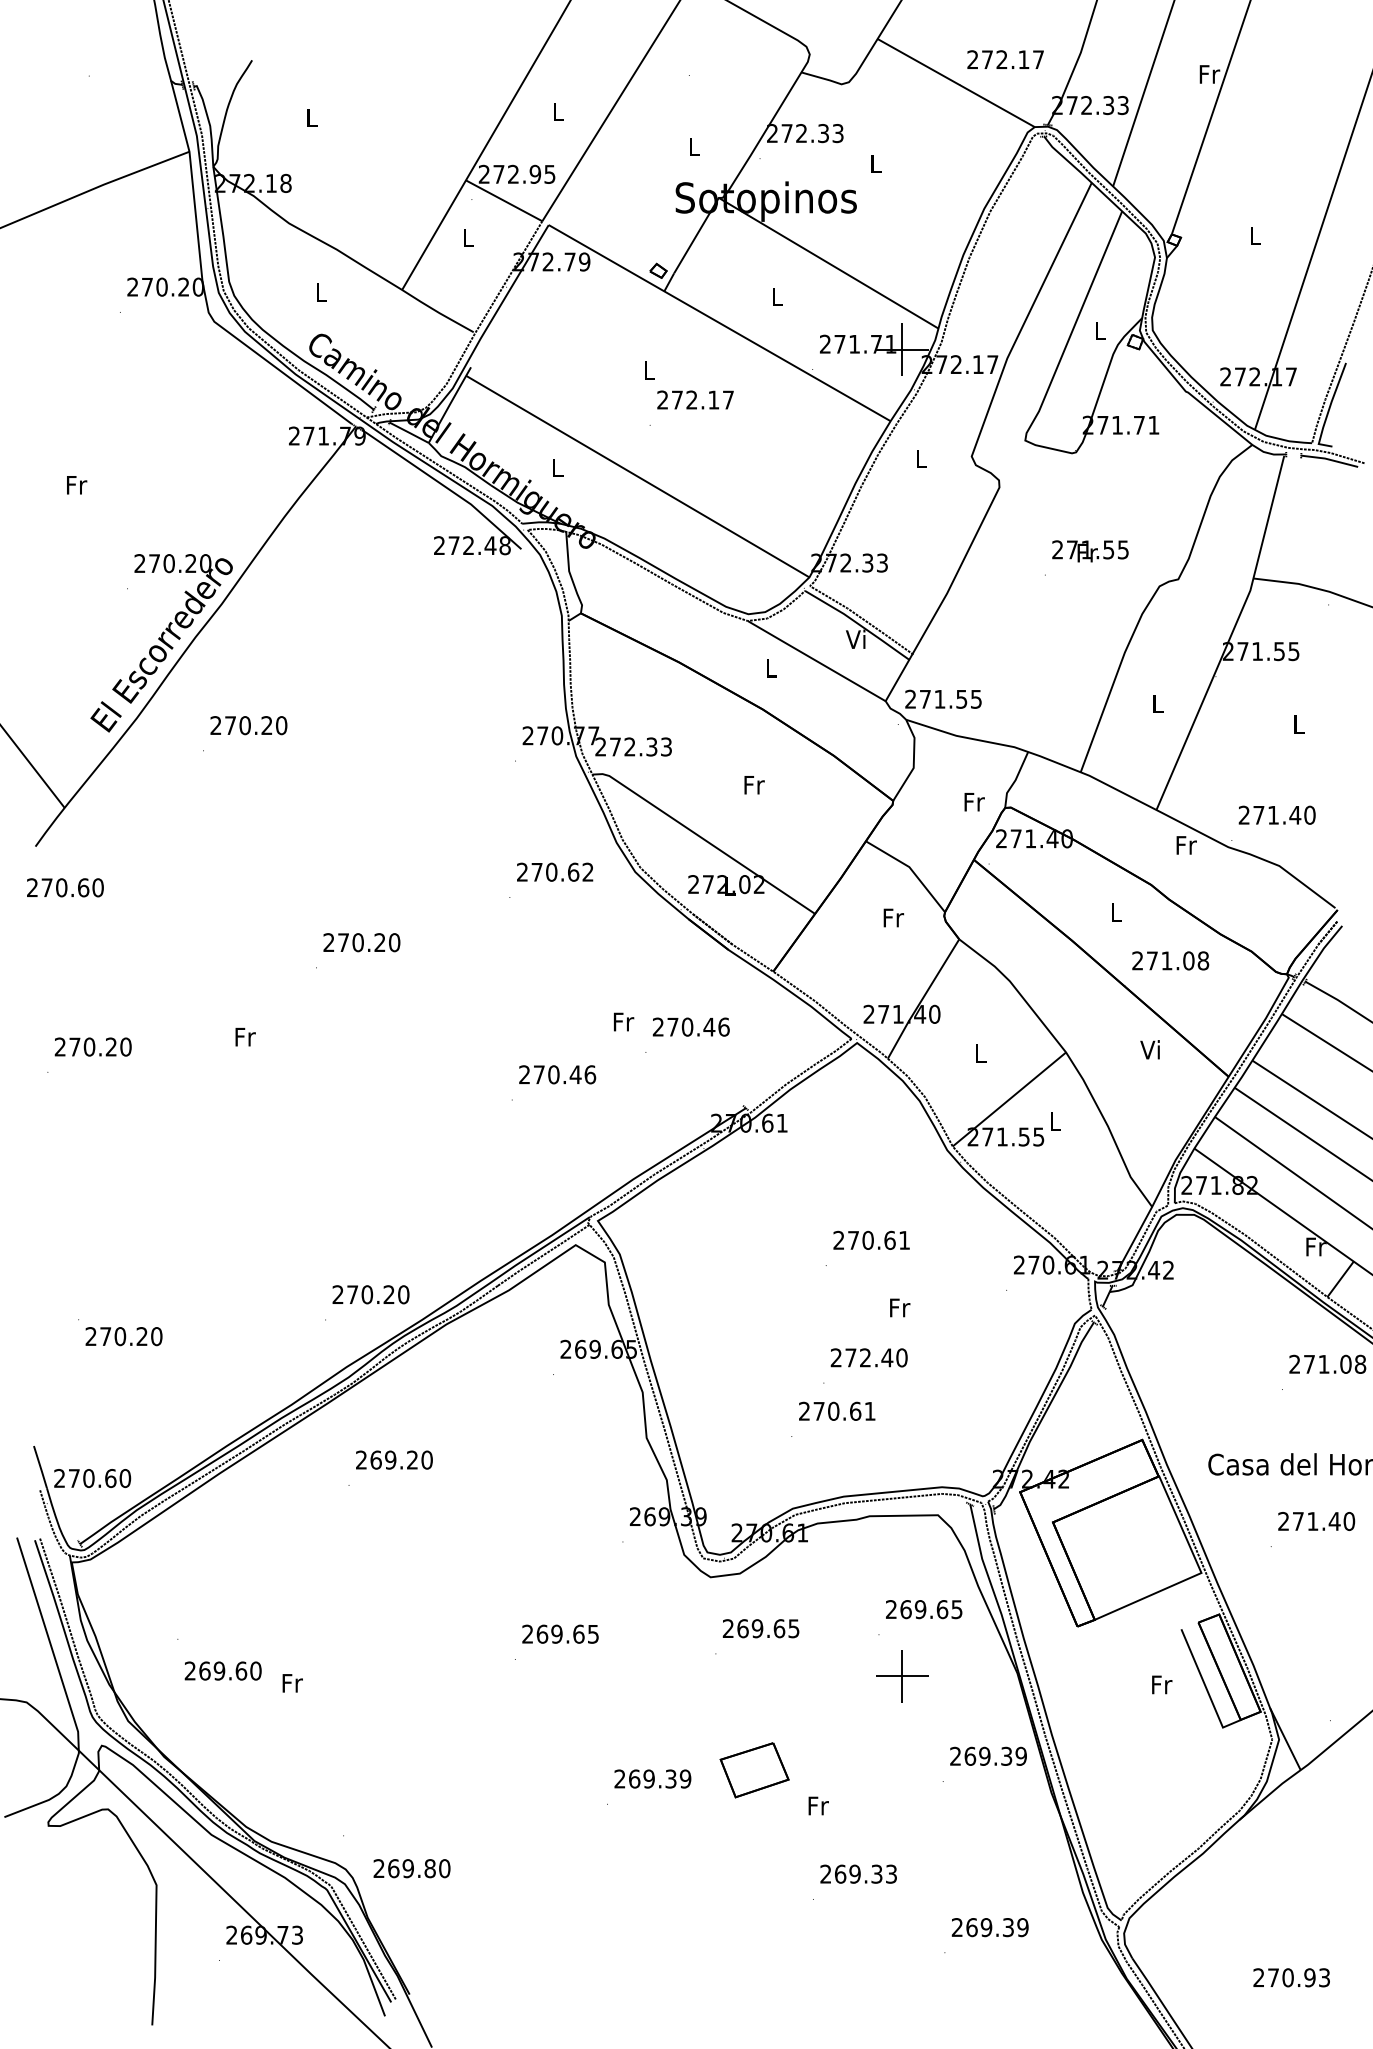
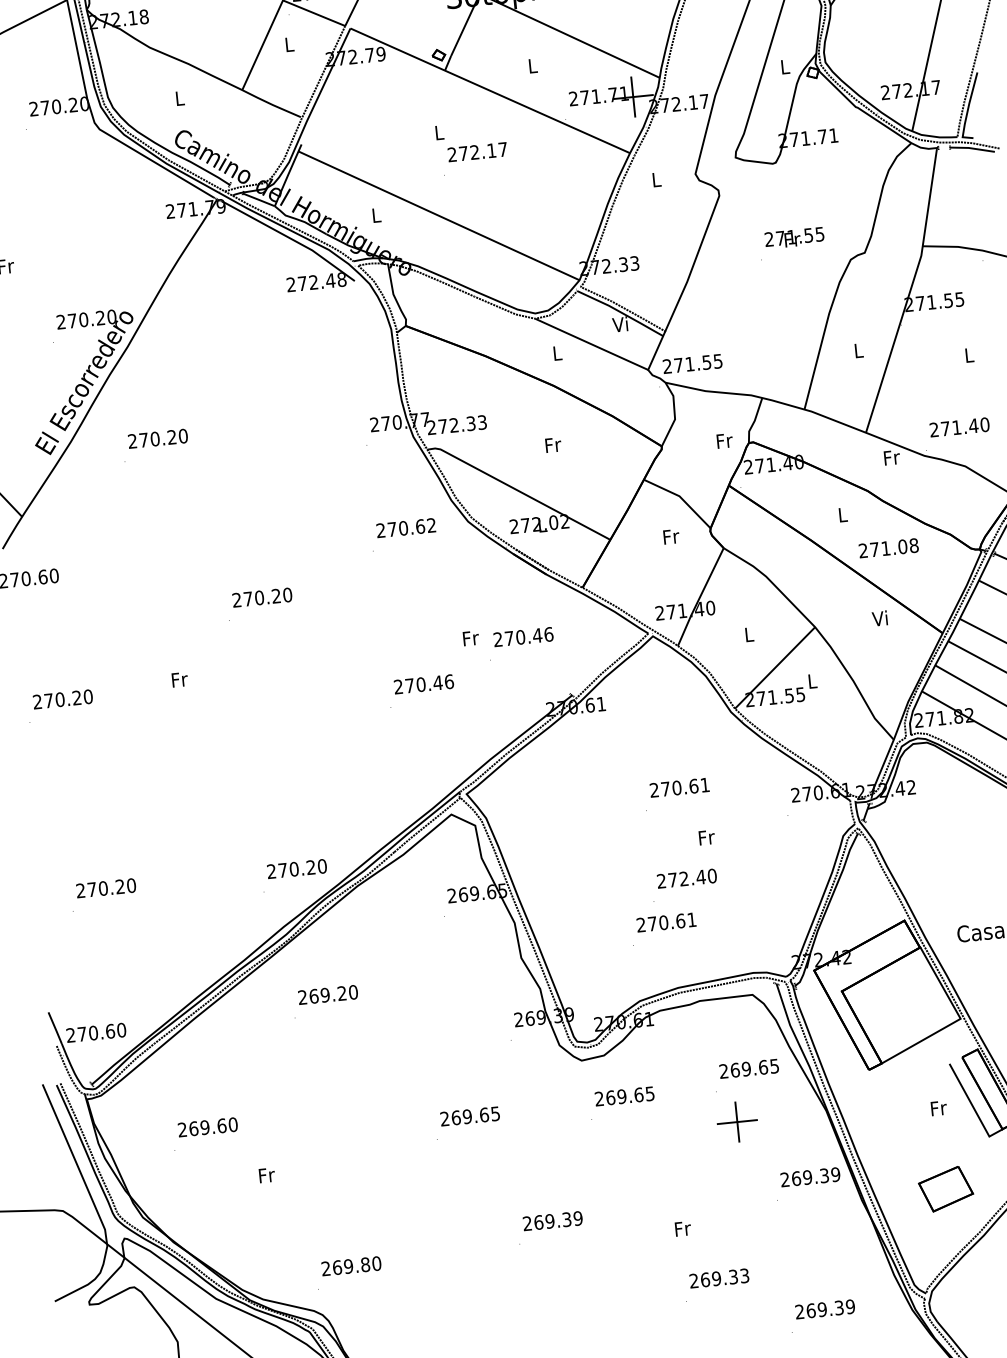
text: (123, 1336) -> (105, 888), moved
text: (222, 1670) -> (207, 1126), moved
part: (754, 1770) -> (945, 1189), moved
text: (411, 1868) -> (351, 1266), moved

